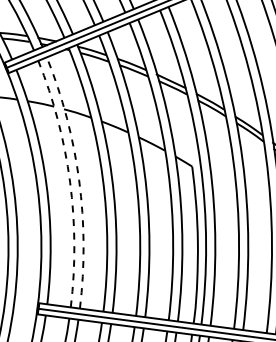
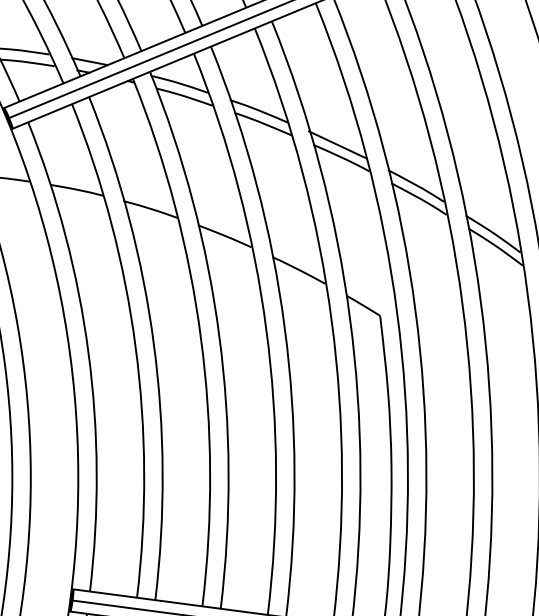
arc: (79, 180) -> (154, 343), dashed -> solid
arc: (70, 182) -> (136, 347), dashed -> solid

